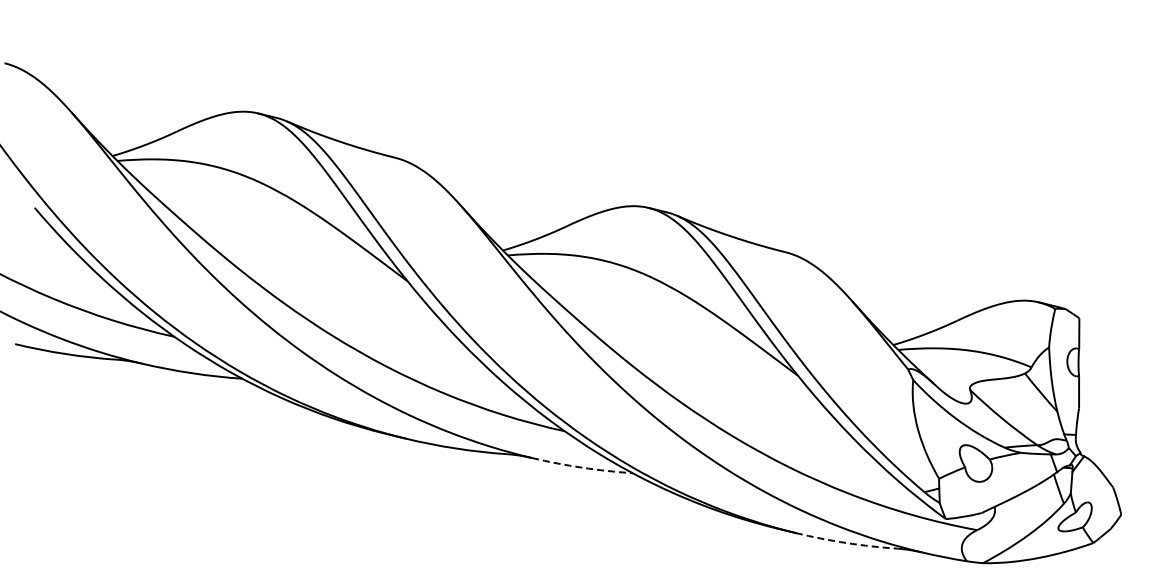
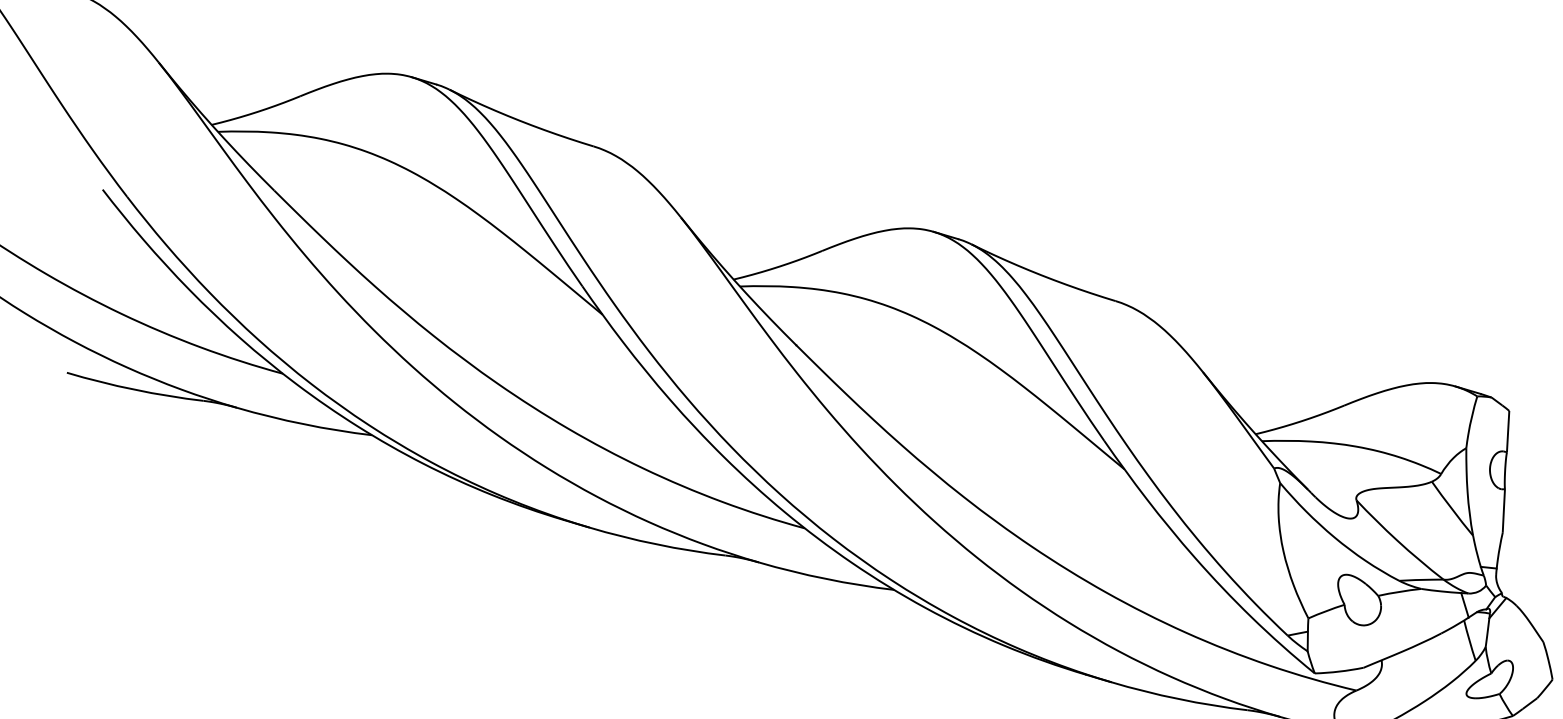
arc: (582, 467) -> (826, 578), dashed -> solid
arc: (846, 543) -> (1178, 699), dashed -> solid

